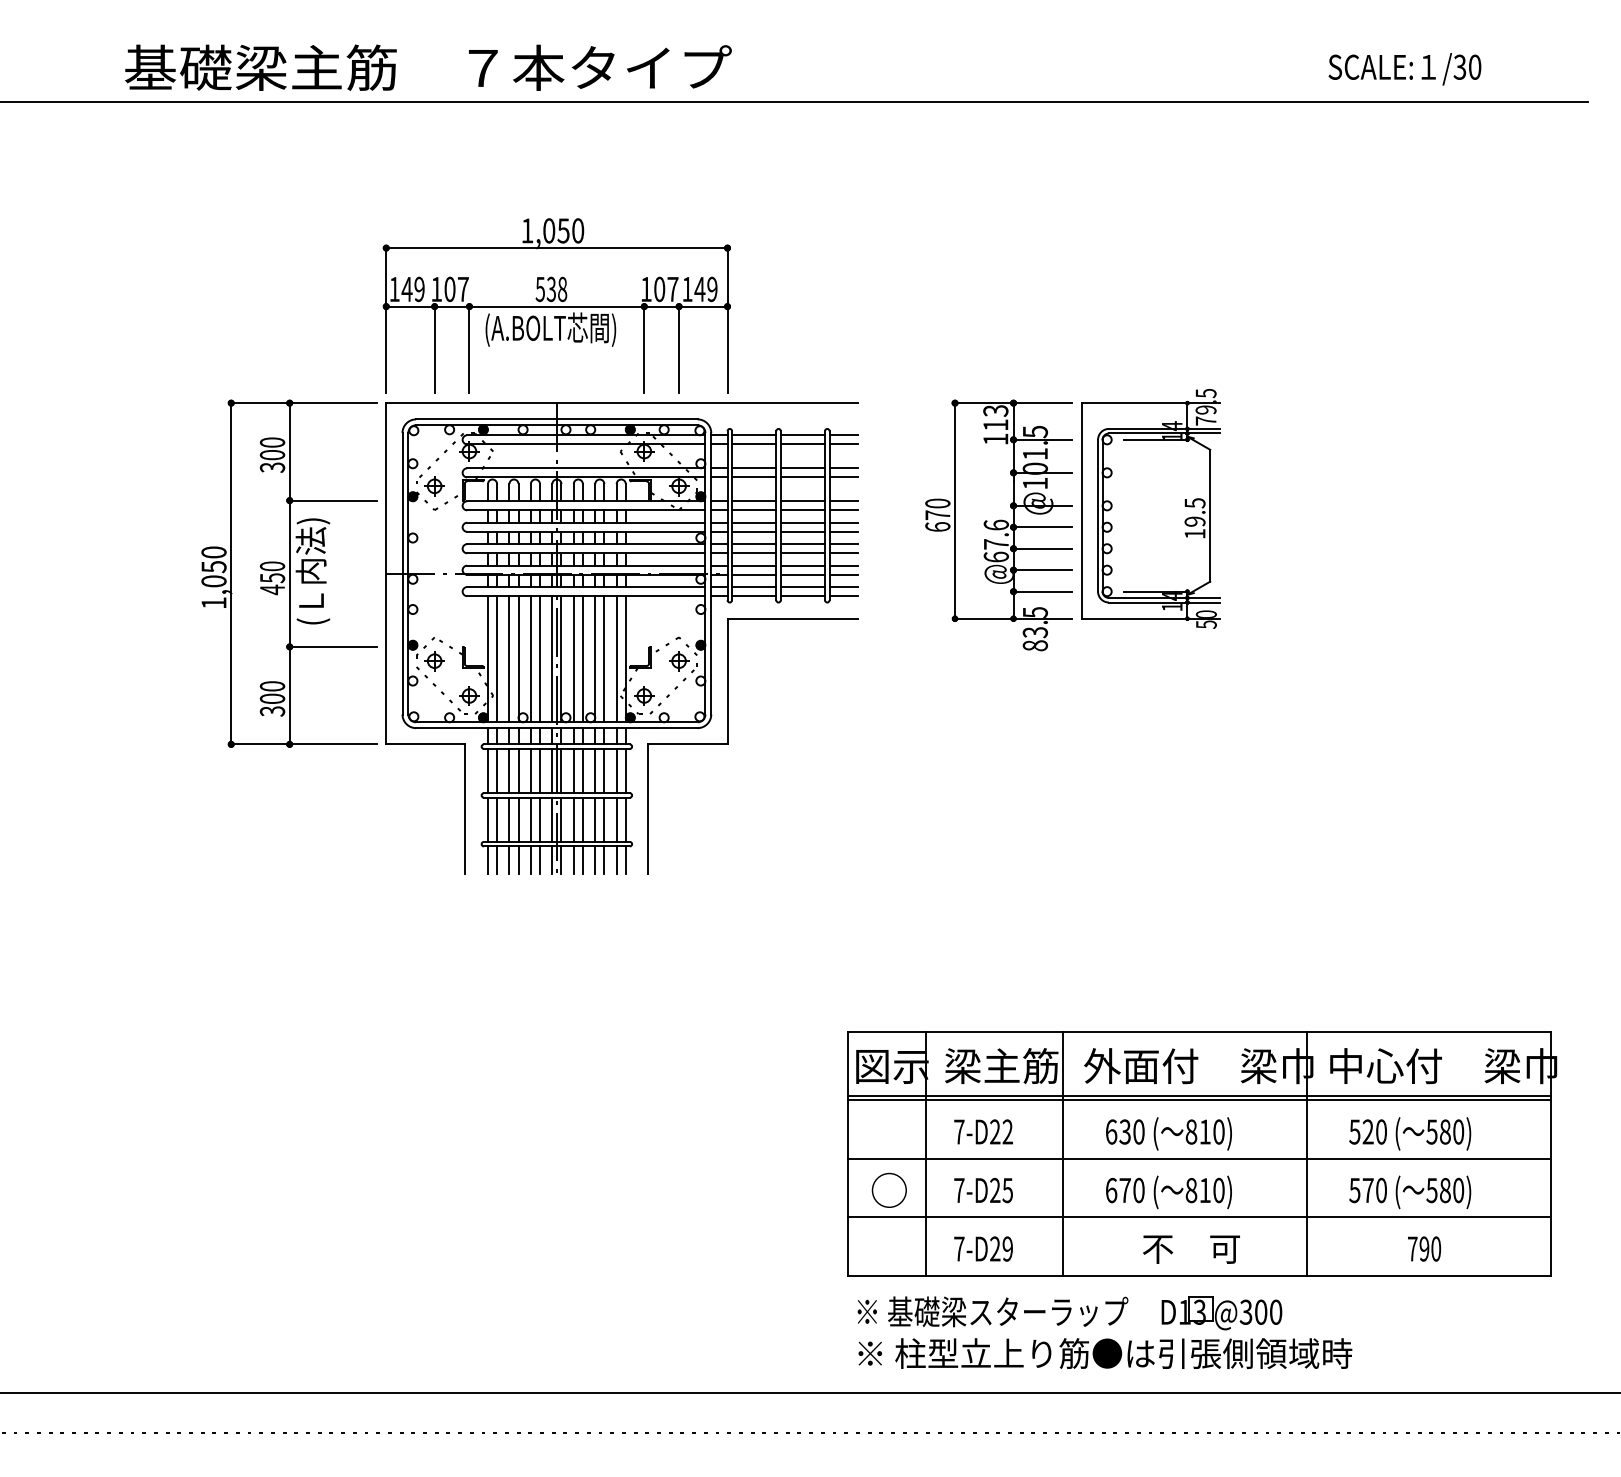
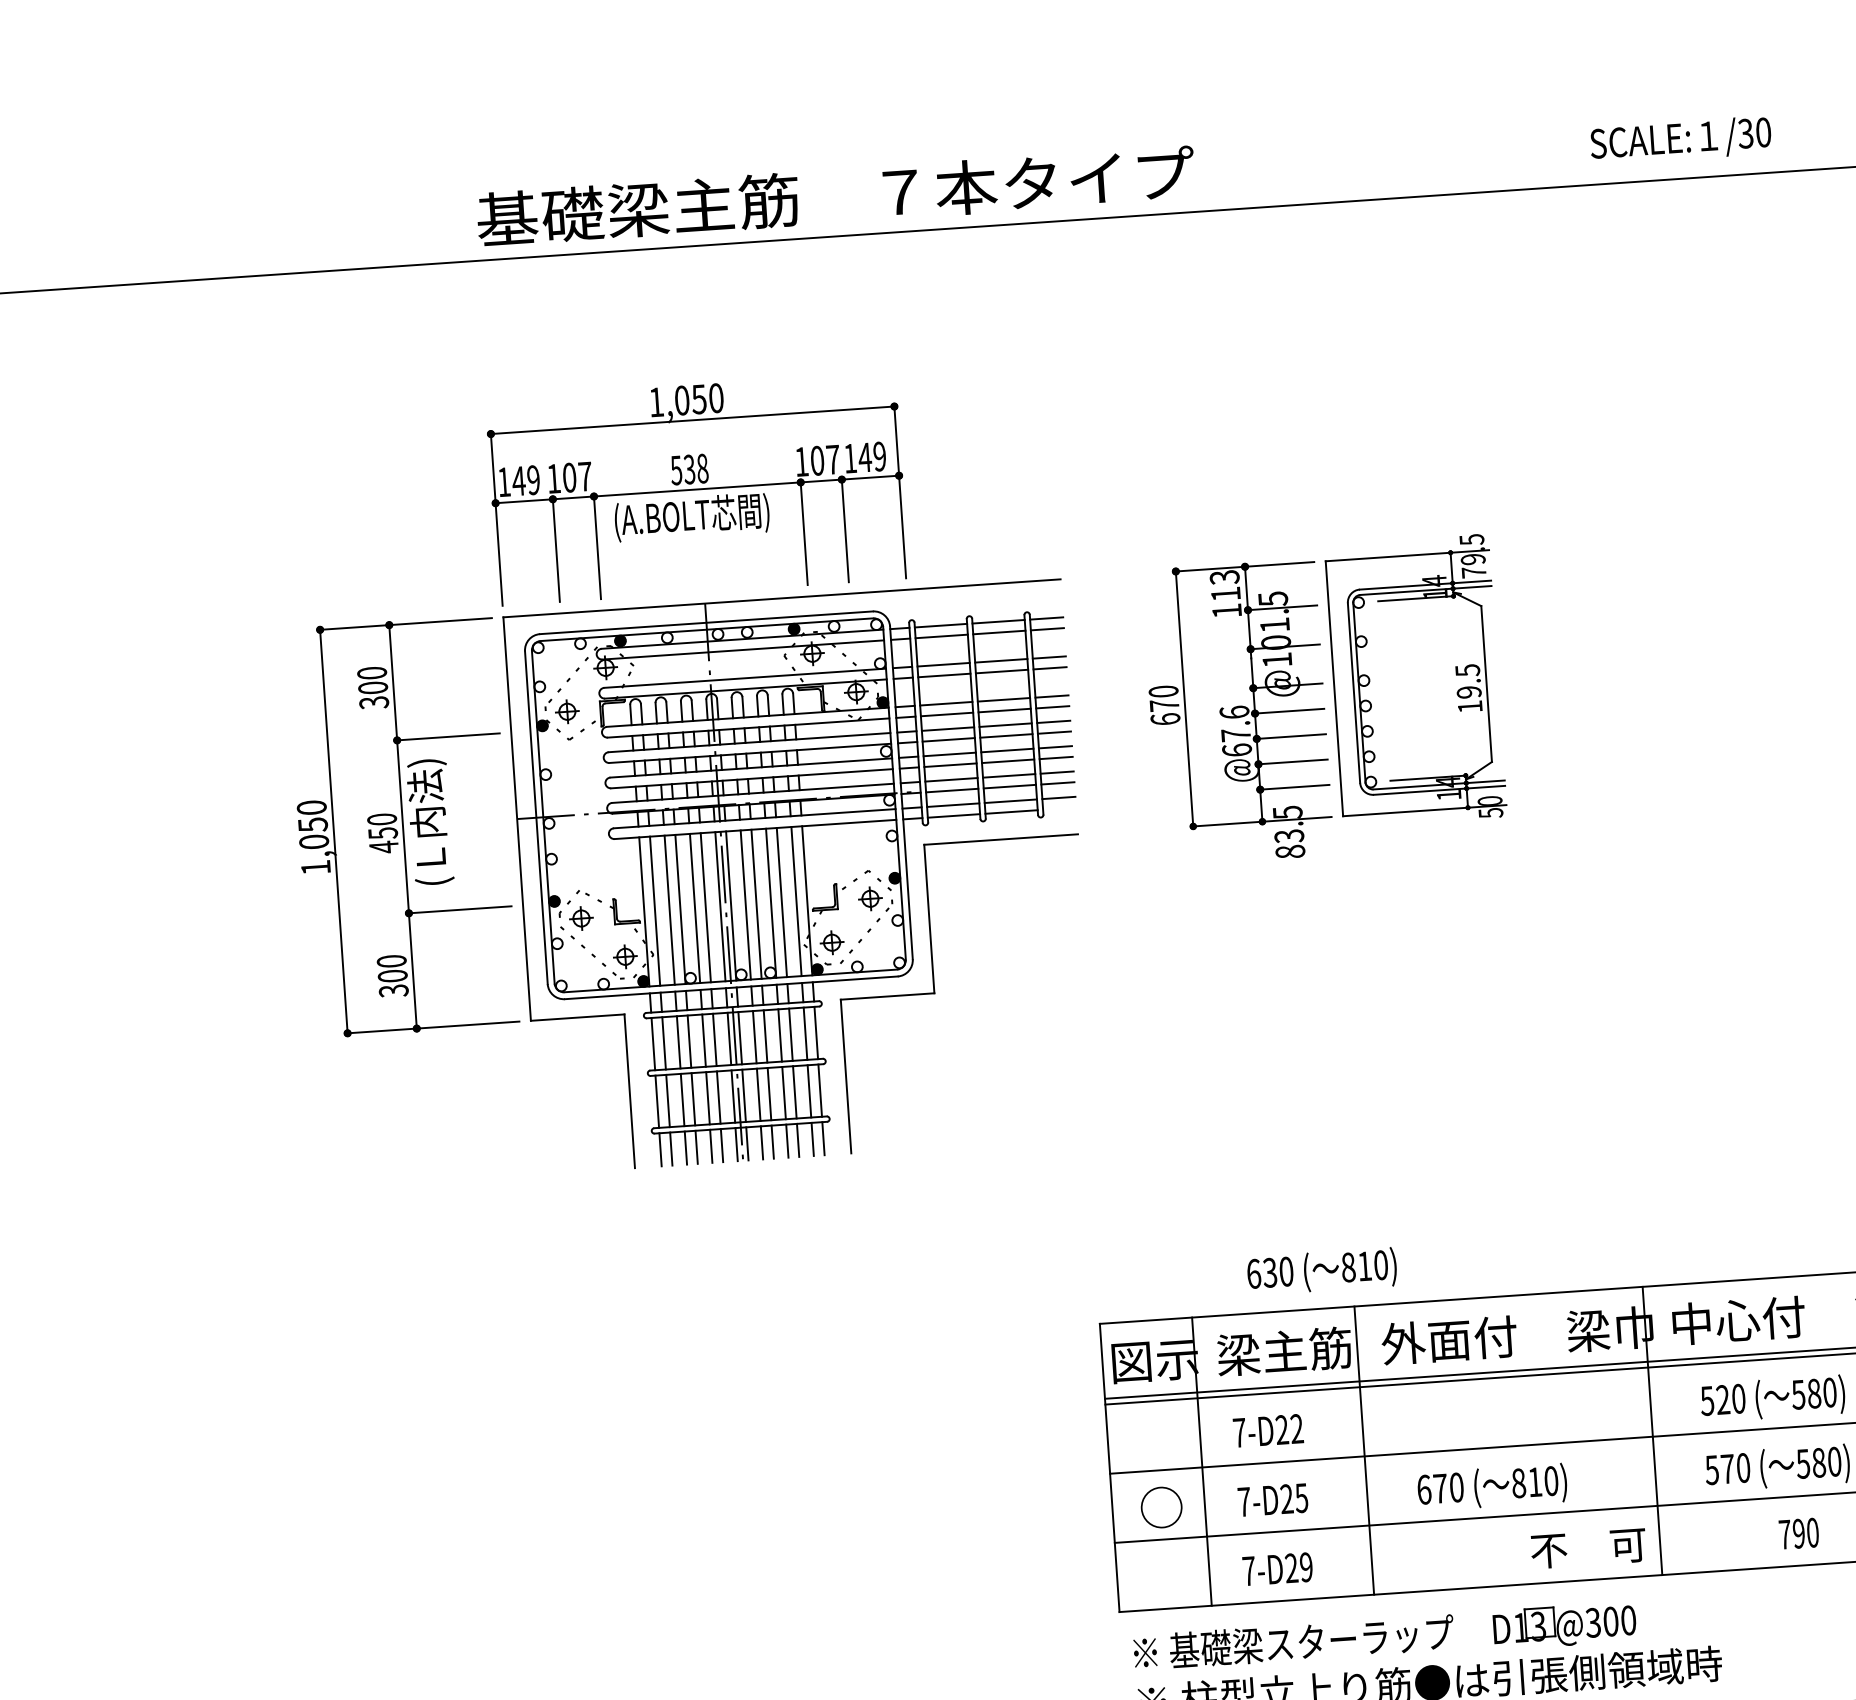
text: (428, 67) -> (836, 196), moved
line: (843, 596) -> (1059, 809), removed
text: (1168, 1133) -> (1321, 1271), moved
text: (1191, 1249) -> (1588, 1548), moved

